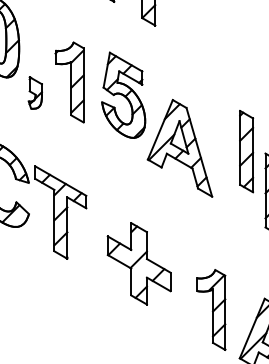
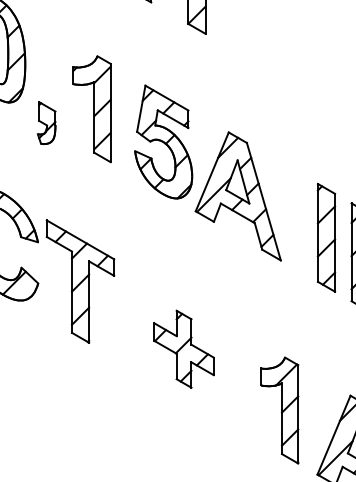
part: (123, 94) -> (163, 140), moved
part: (246, 151) -> (326, 237), moved
part: (138, 263) -> (183, 348), size x0.71

